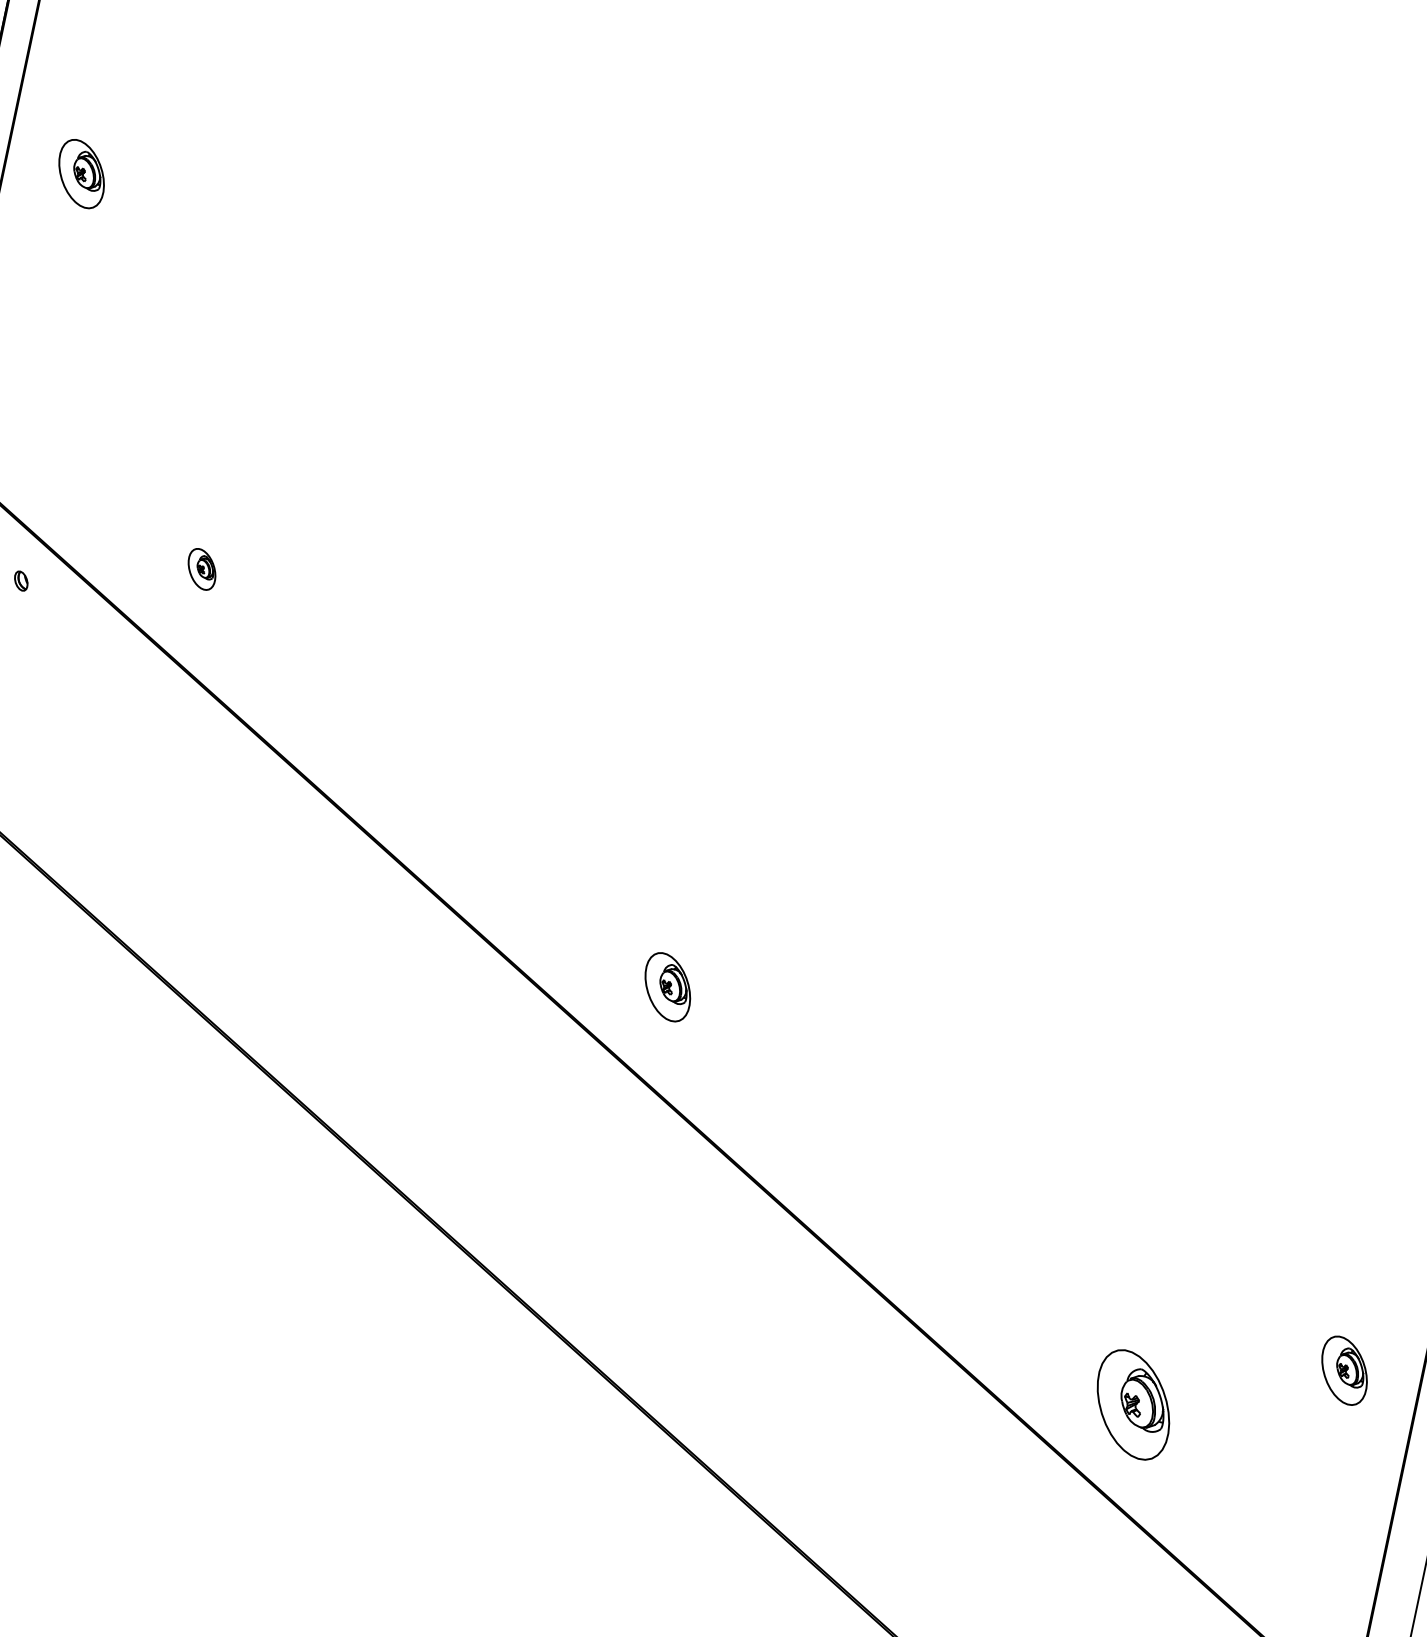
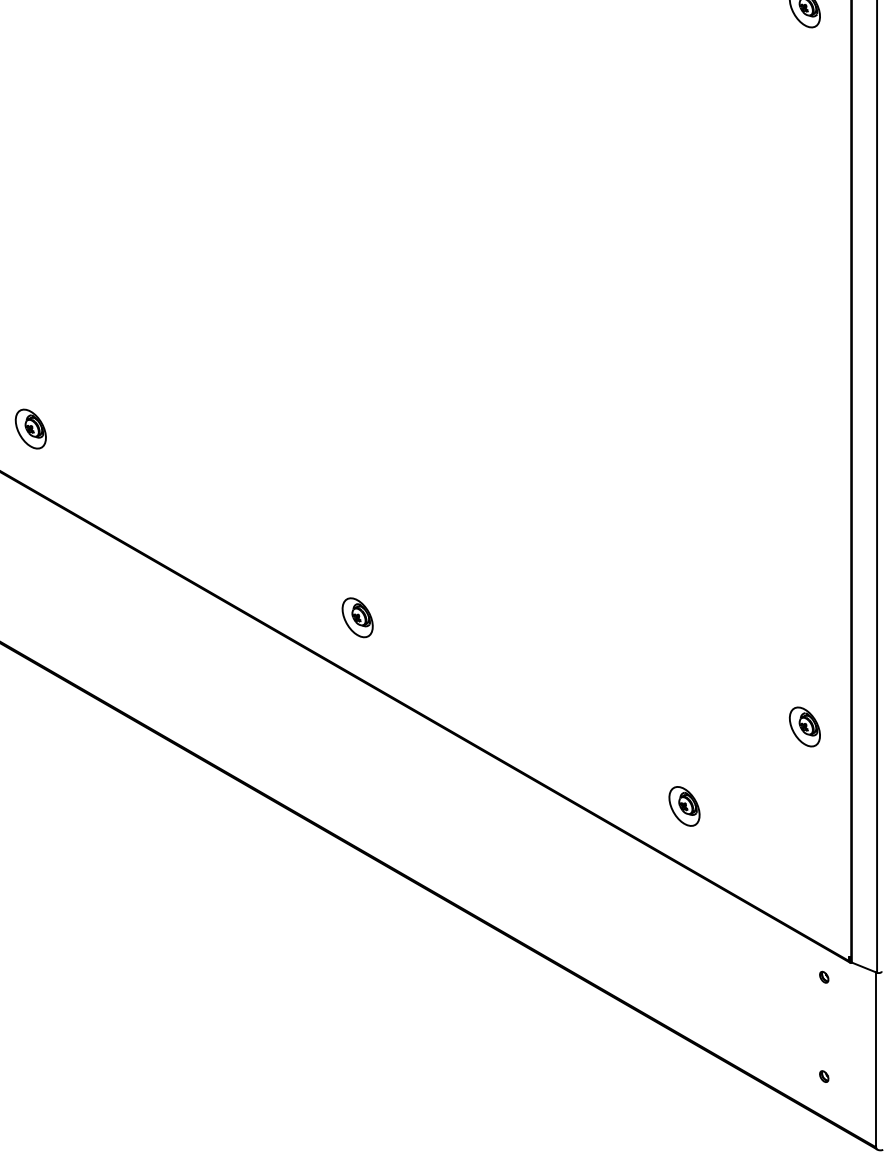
part: (201, 568) -> (30, 428), size x1.67
part: (1344, 1369) -> (804, 726), moved
part: (1133, 1405) -> (684, 806), size x0.62

